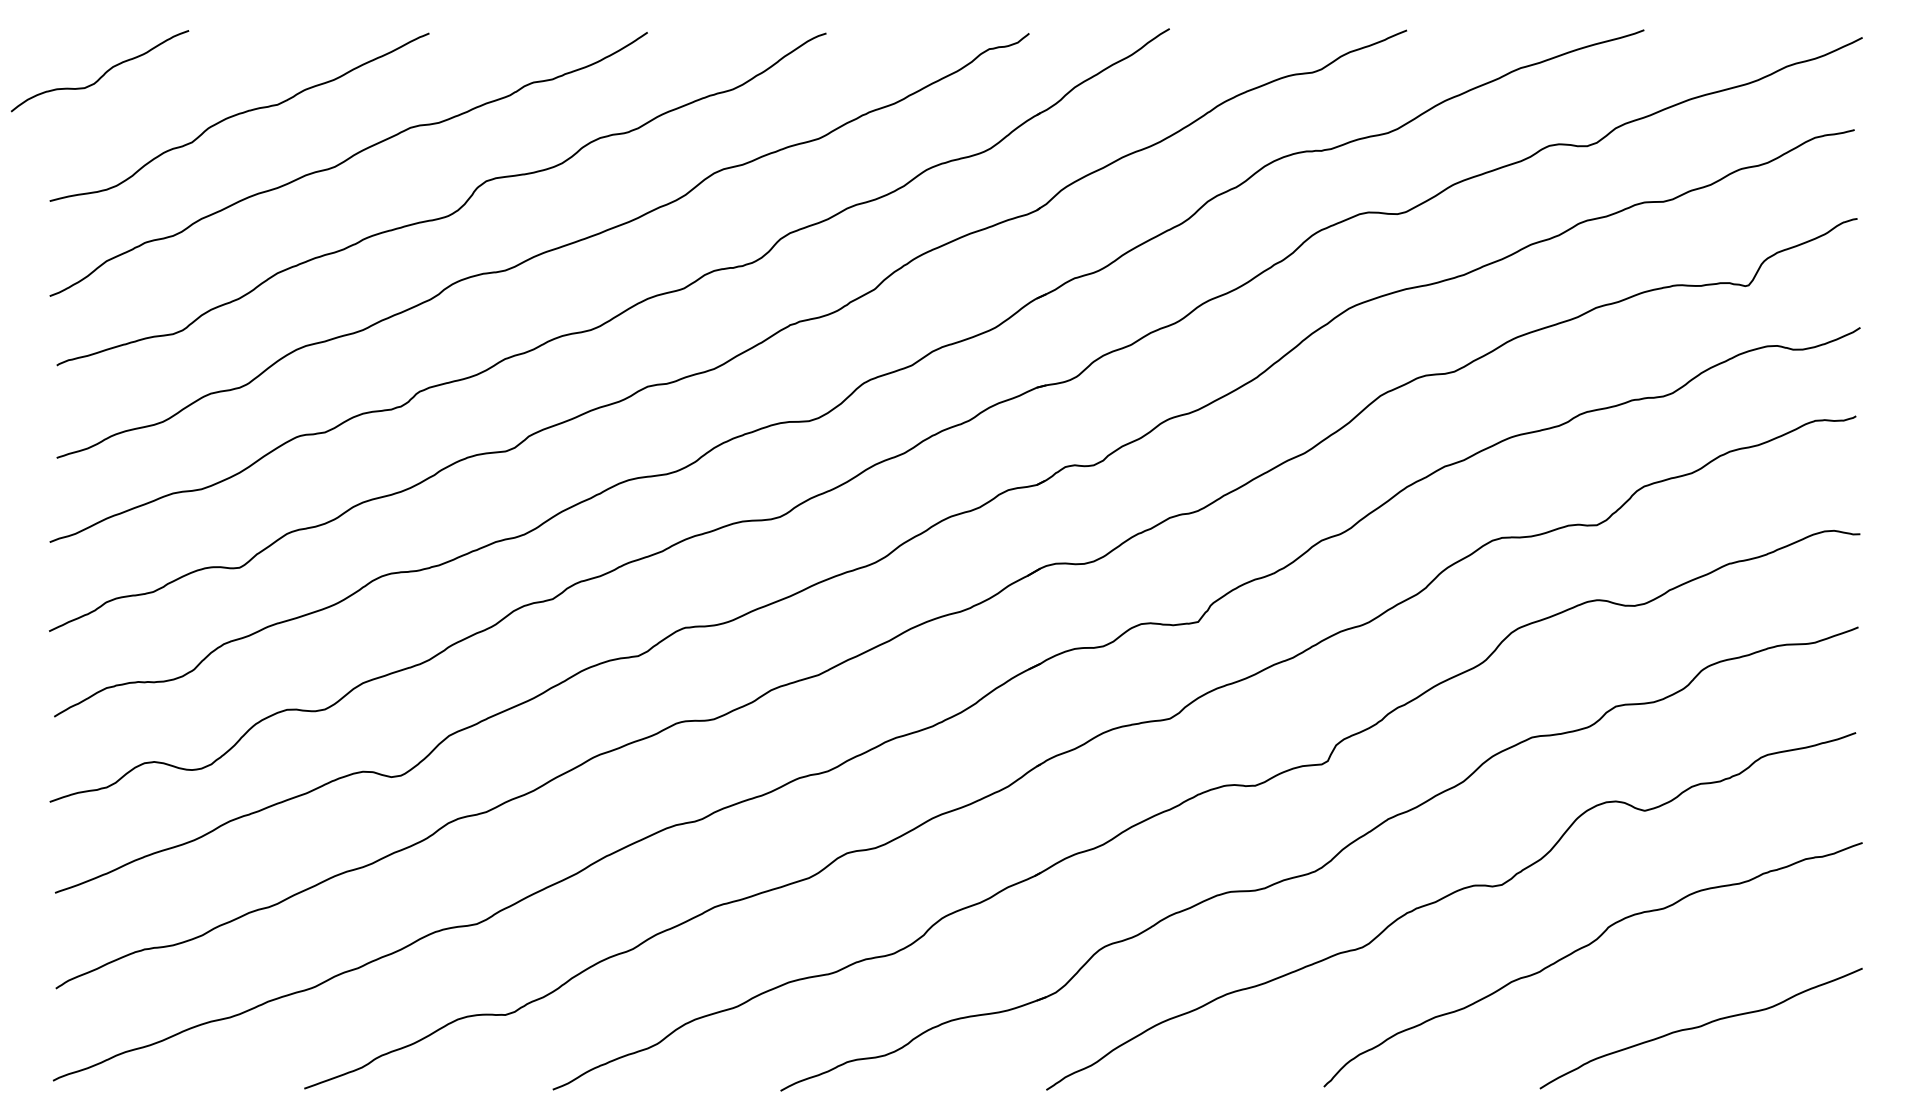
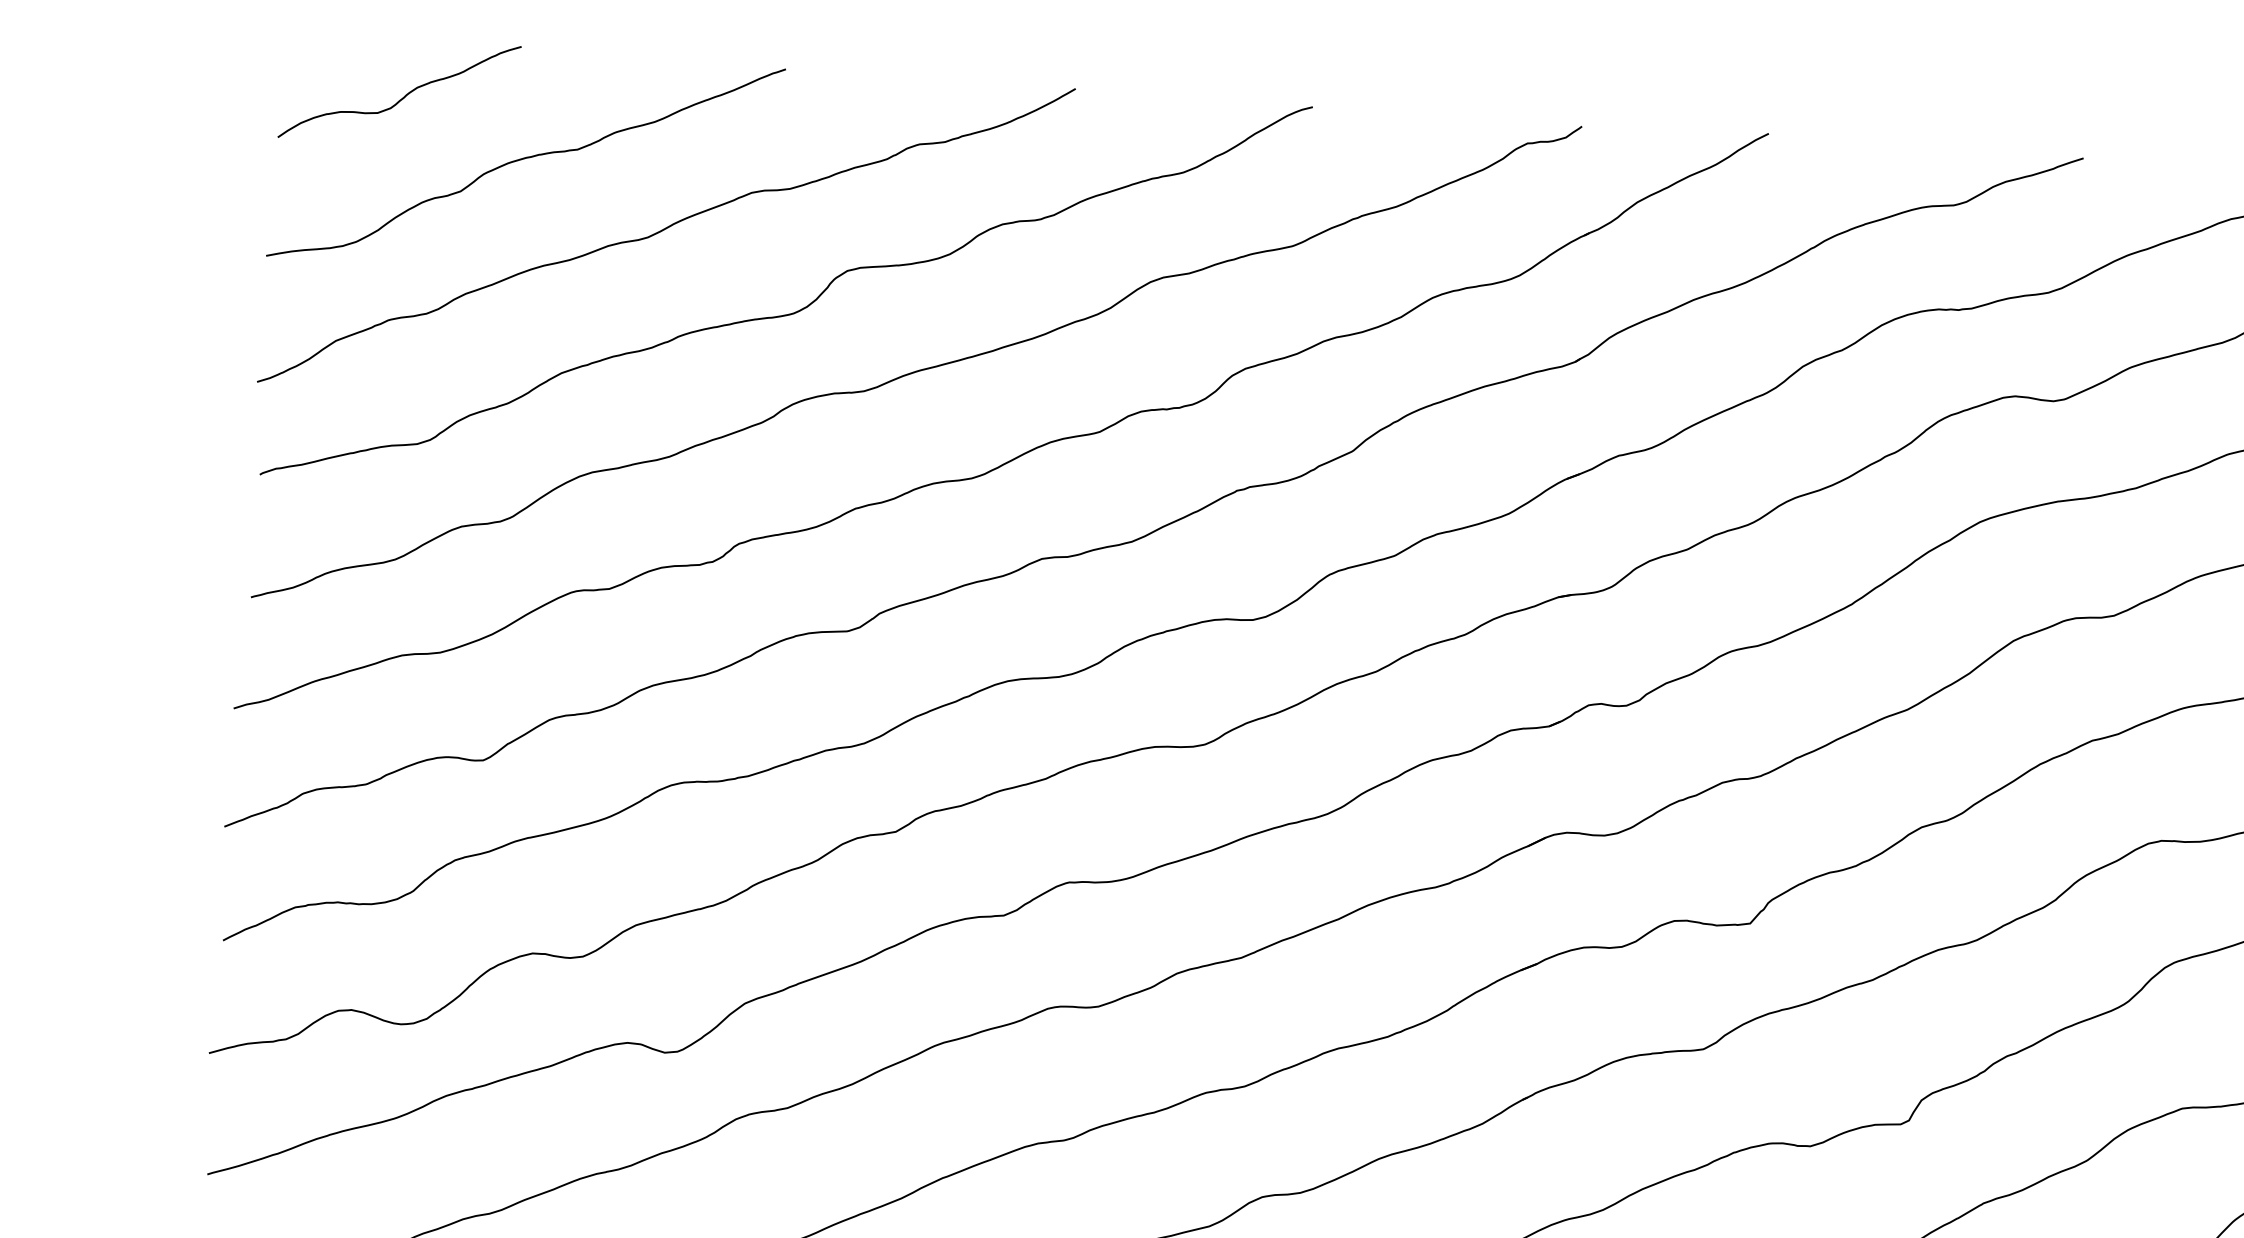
curve: (102, 74) -> (402, 96), moved

